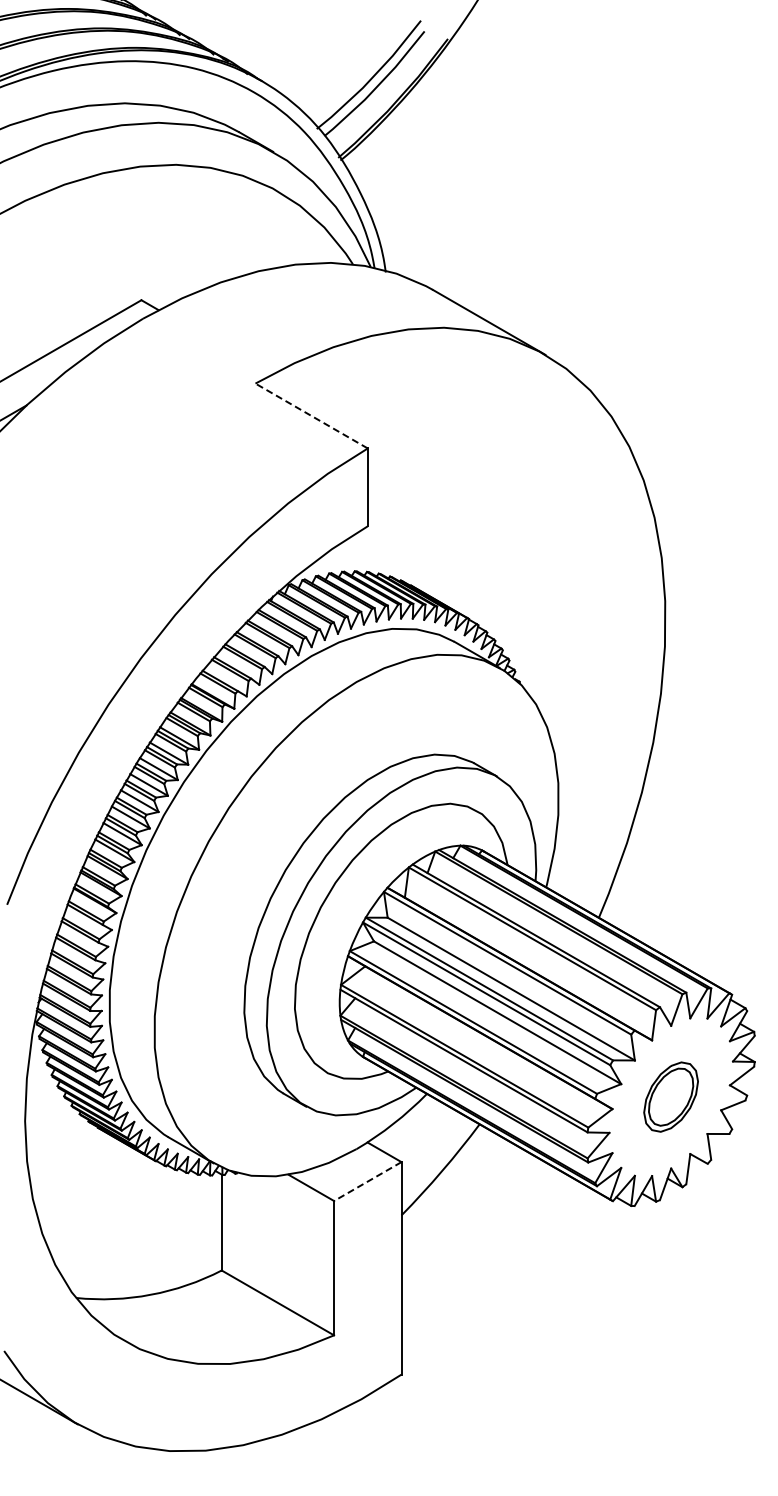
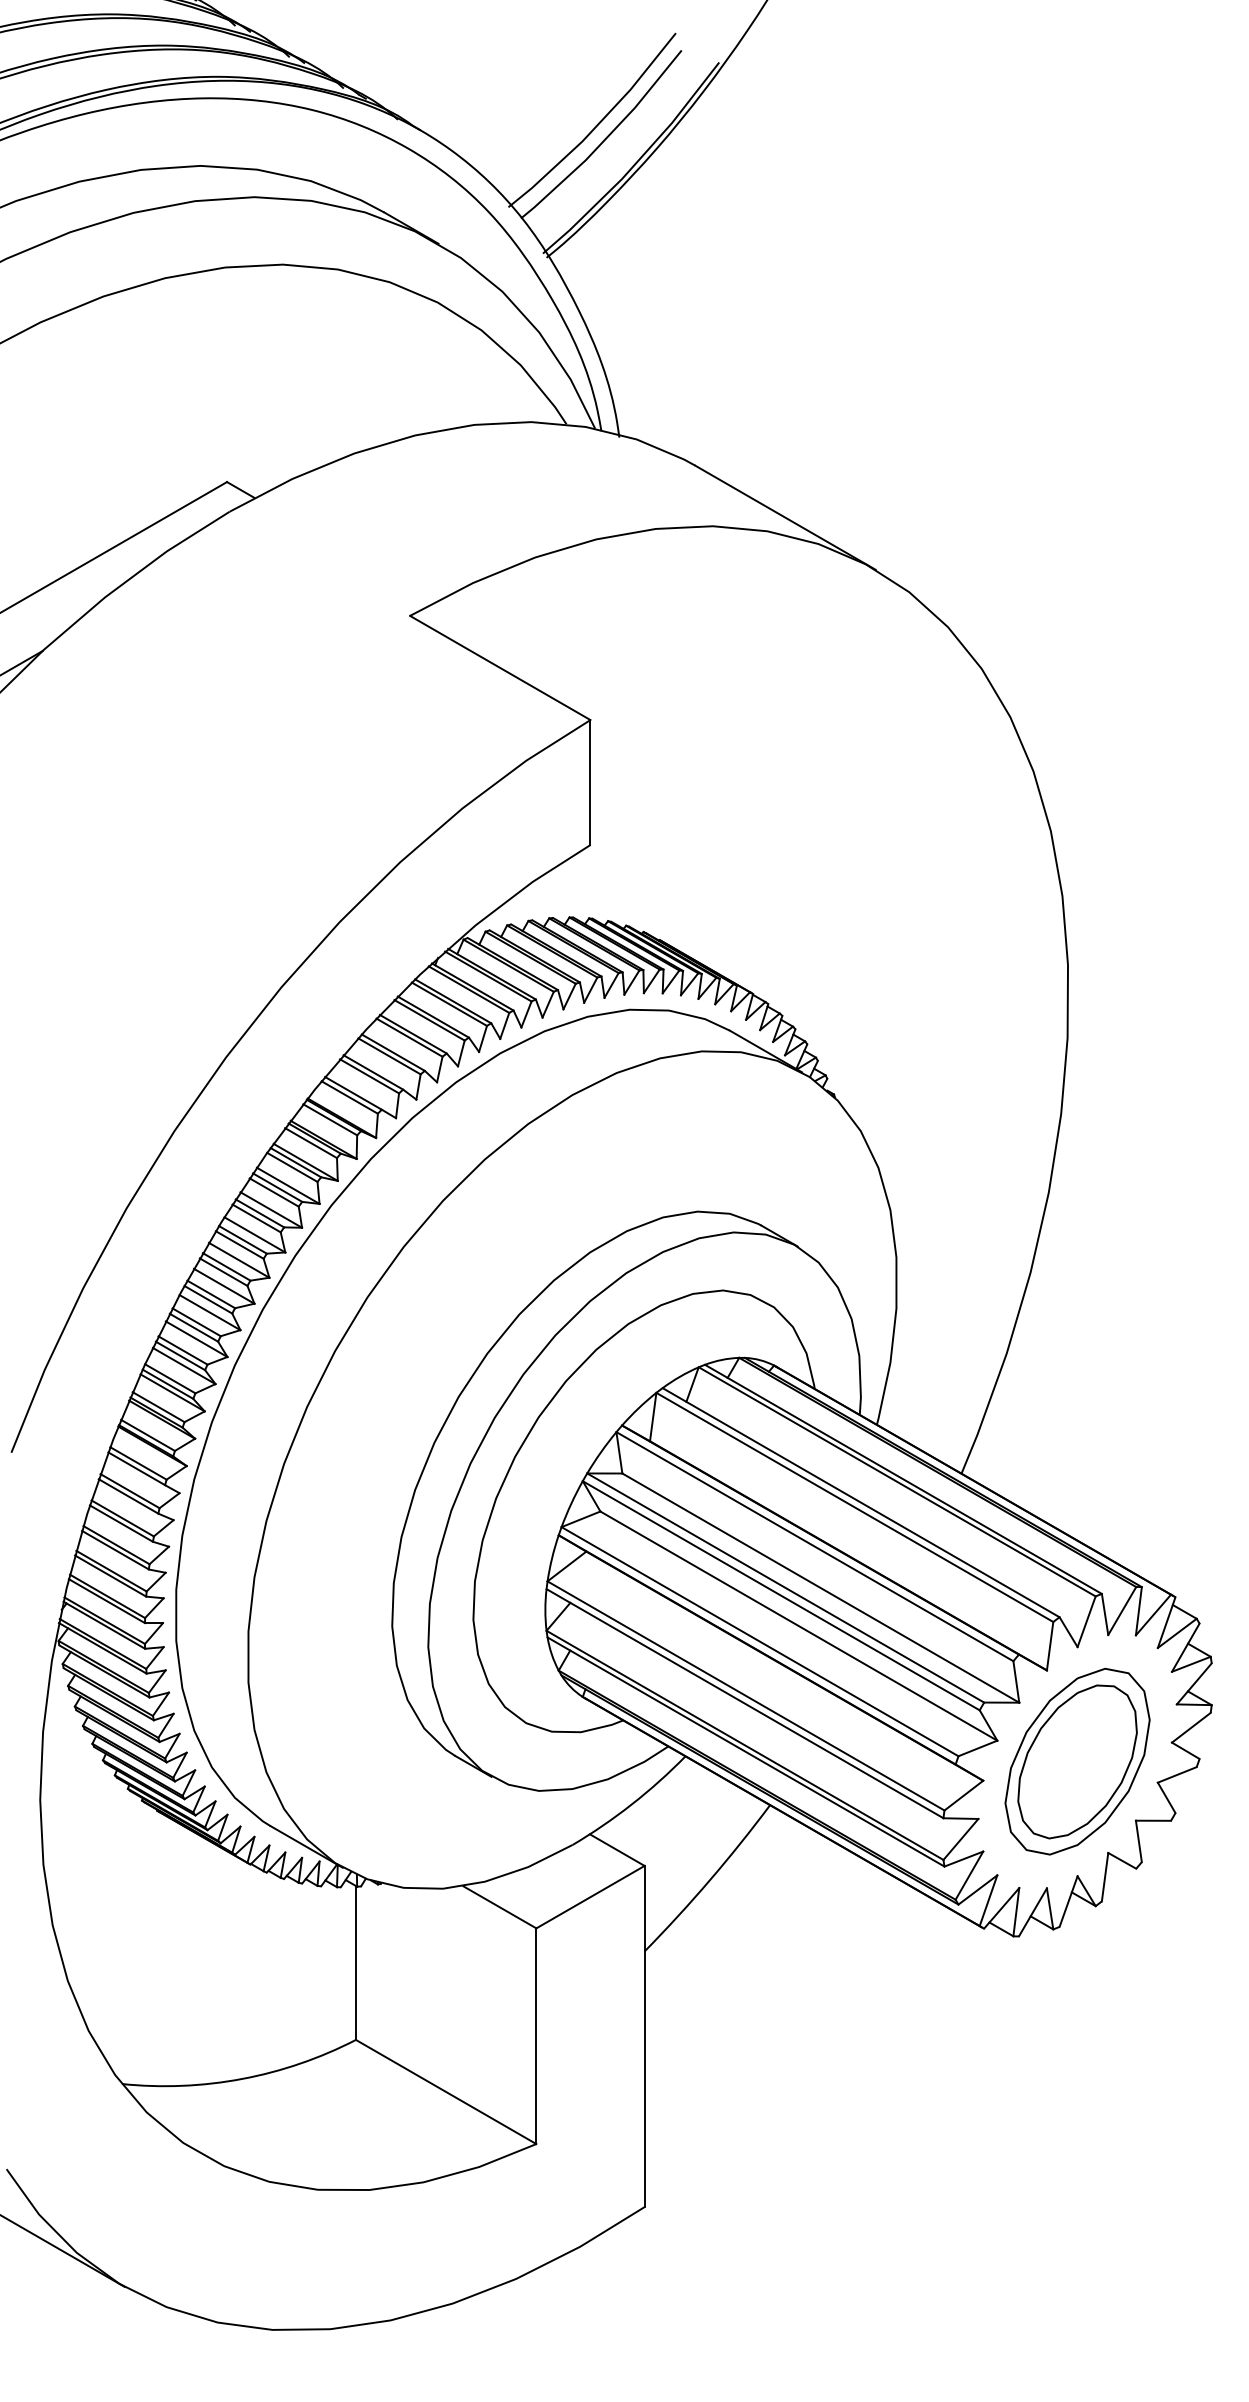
line: (311, 416) -> (500, 668), dashed -> solid
part: (670, 1096) -> (1076, 1760), size x1.67
line: (367, 1181) -> (589, 1897), dashed -> solid

